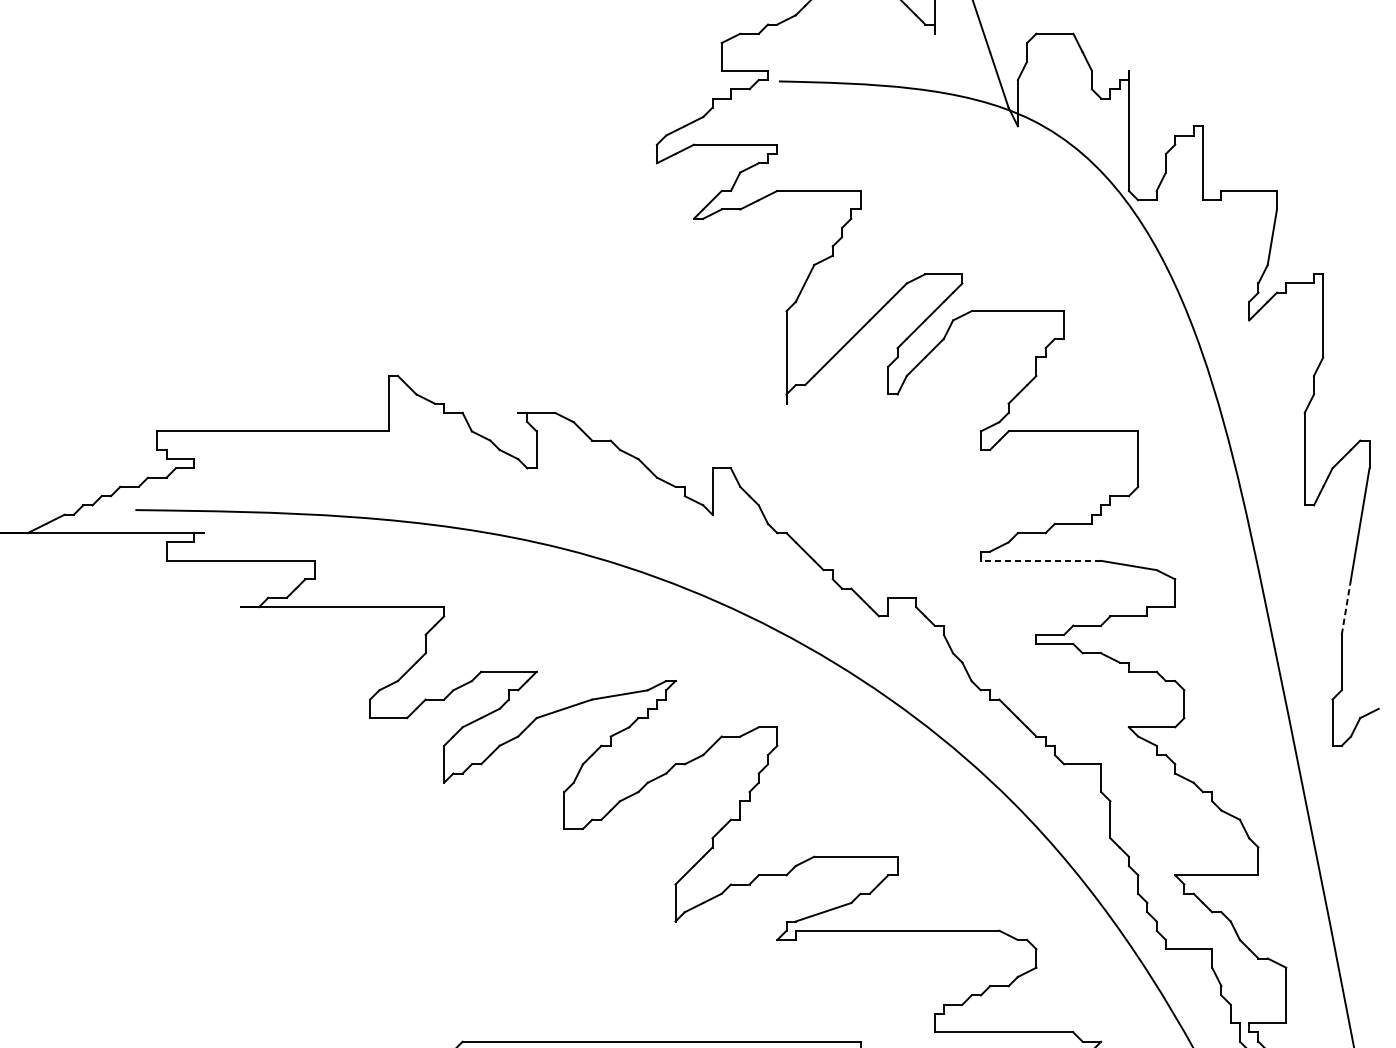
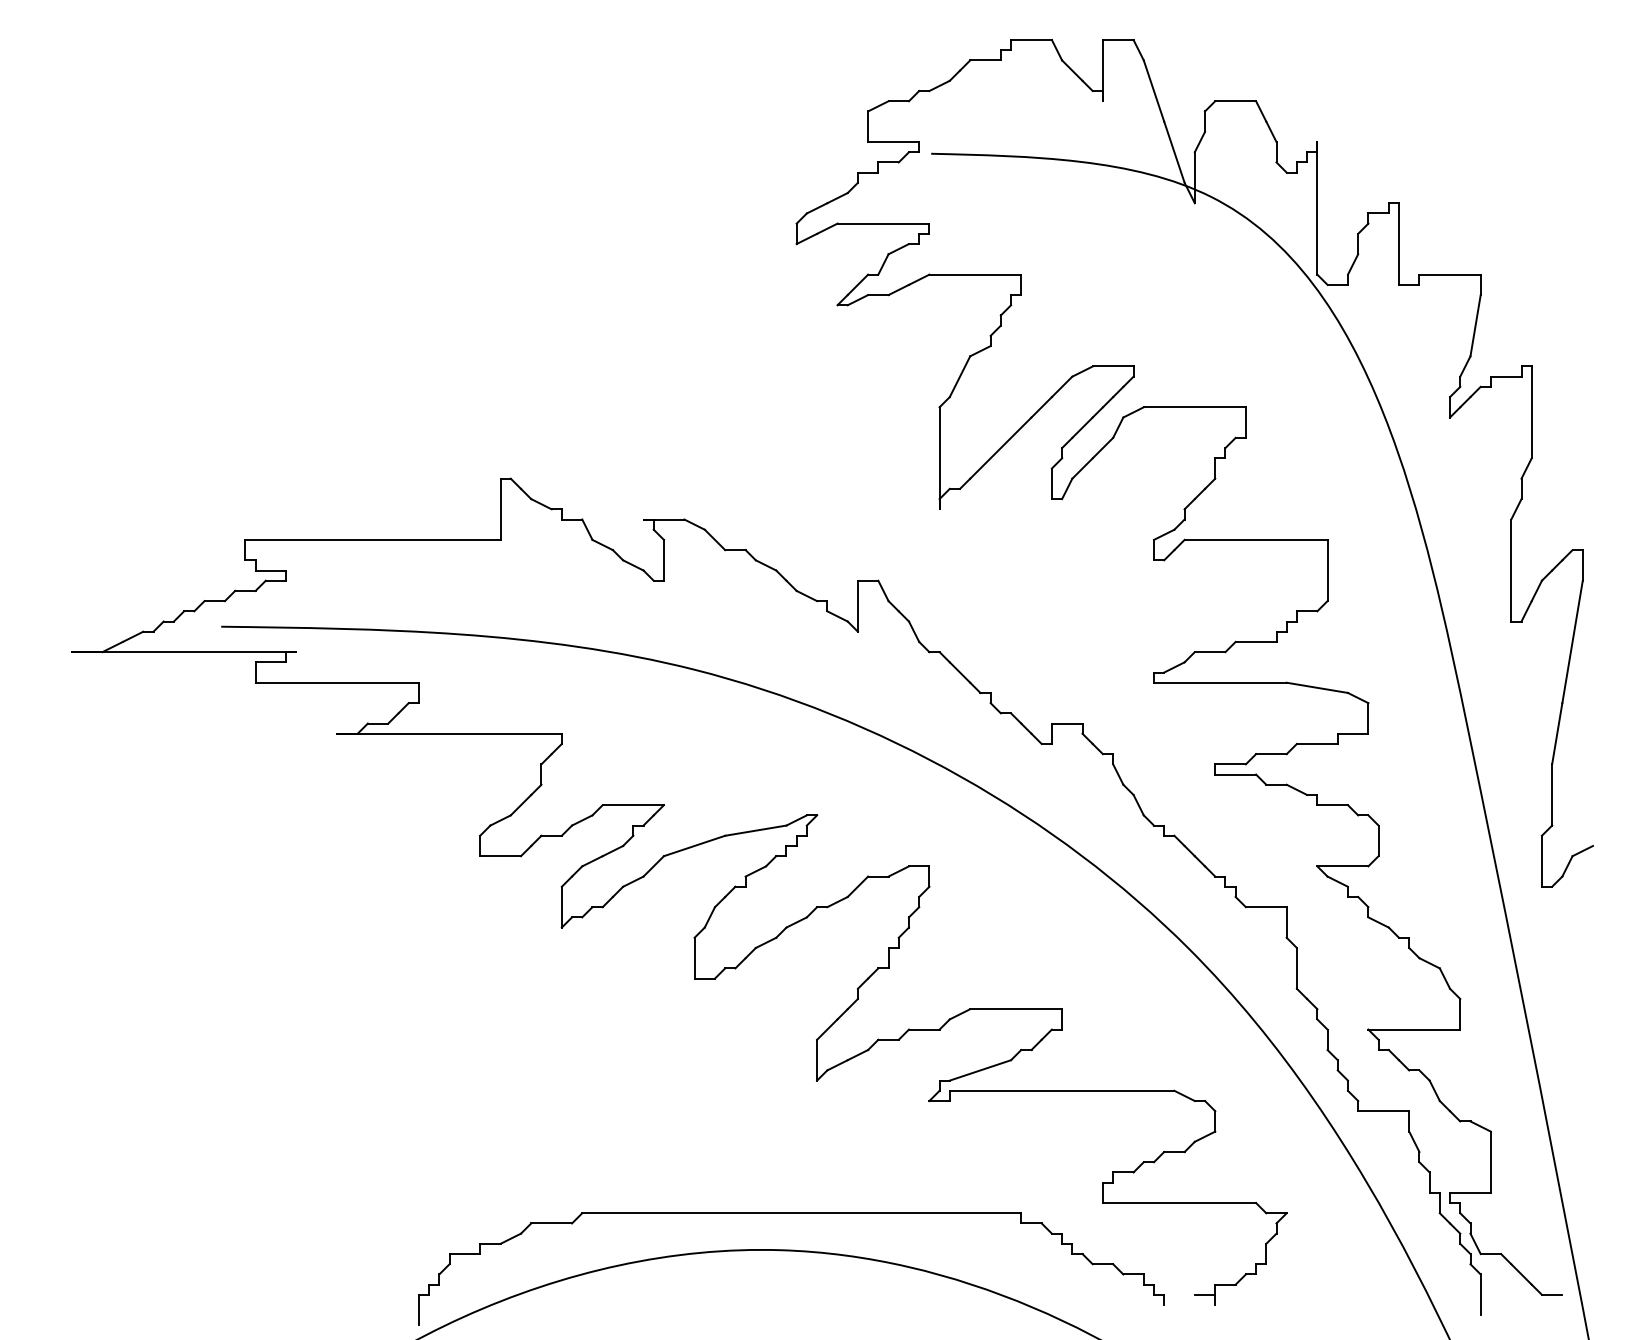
line: (1040, 560) -> (1219, 682), dashed -> solid
line: (1346, 607) -> (1557, 734), dashed -> solid

